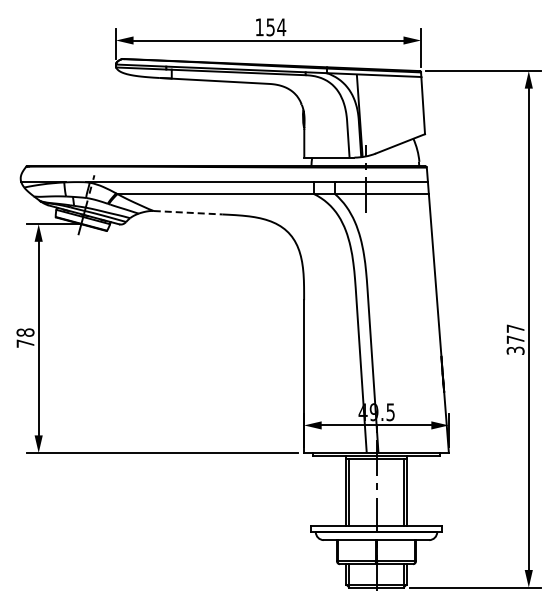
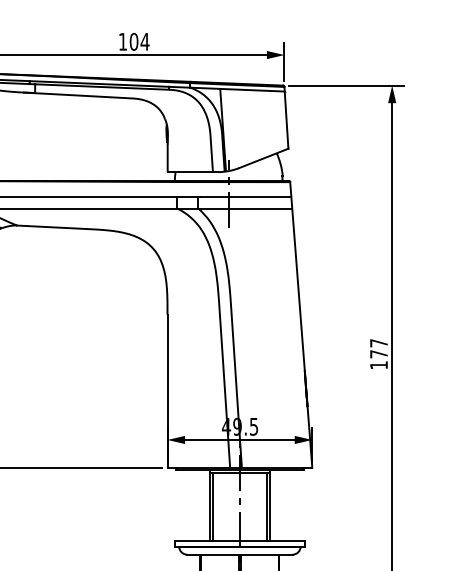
text: (270, 27) -> (133, 42), 154 -> 104
line: (188, 212) -> (51, 227), dashed -> solid
text: (515, 350) -> (378, 365), 377 -> 177

